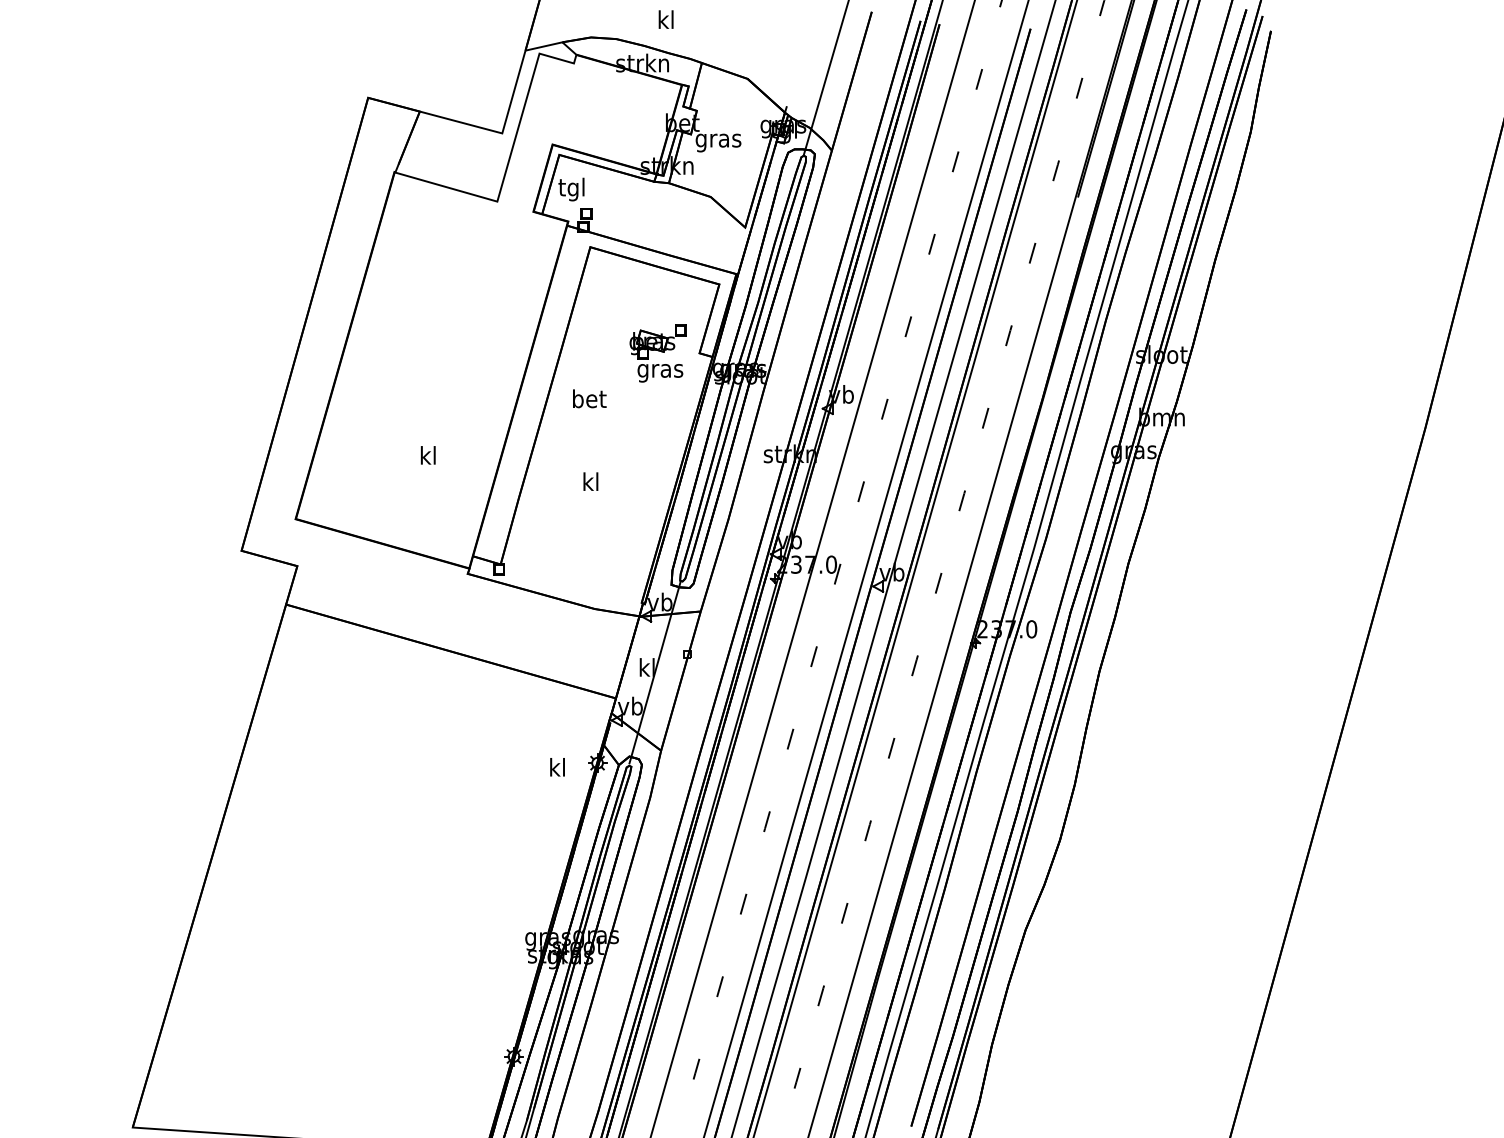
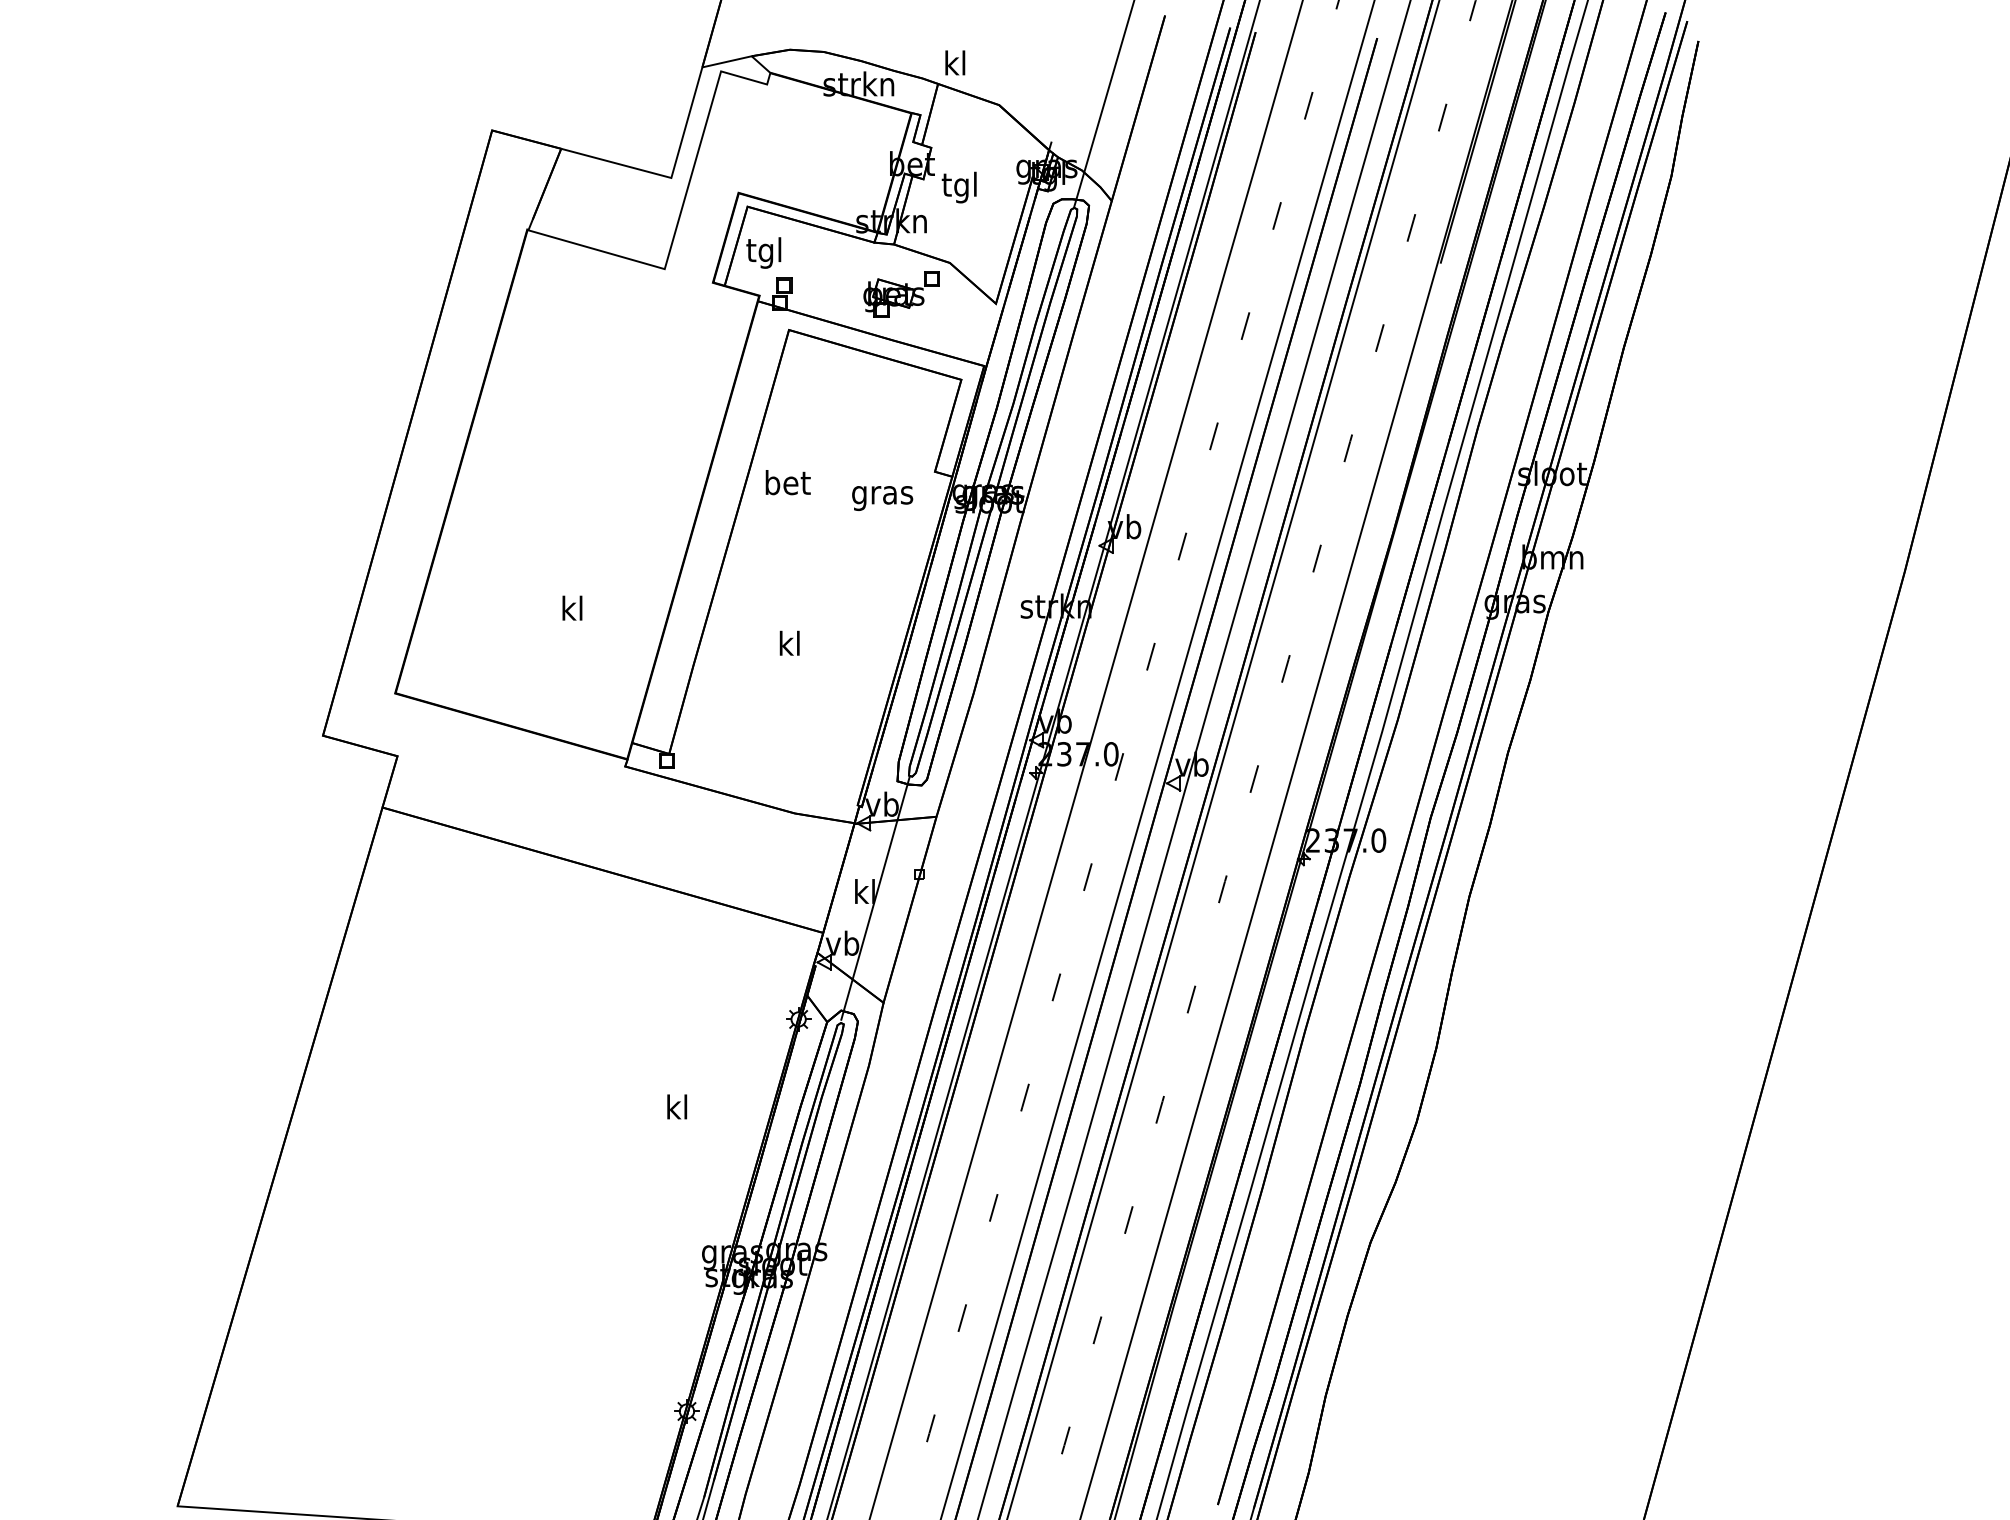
text: (666, 19) -> (955, 62), moved
text: (717, 140) -> (959, 187), gras -> tgl
part: (658, 341) -> (901, 294), moved
text: (589, 398) -> (787, 482), moved
text: (557, 766) -> (677, 1106), moved

